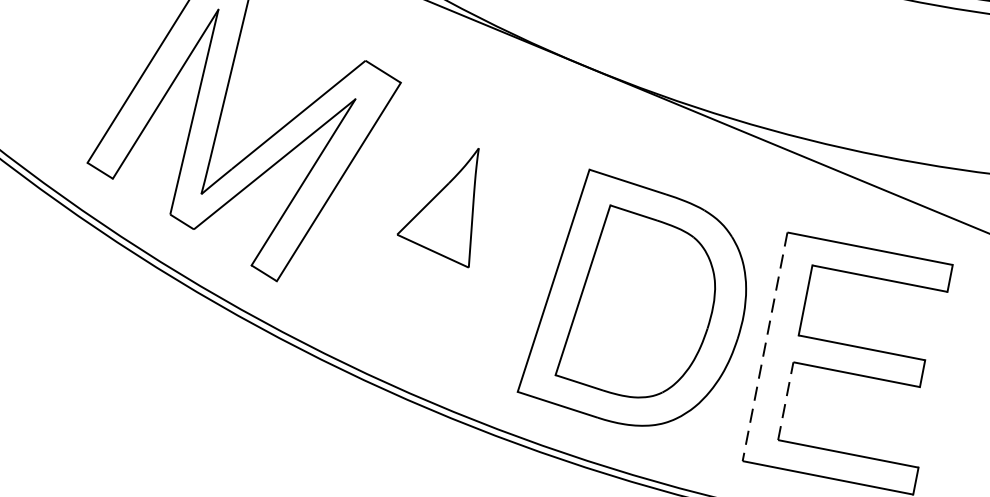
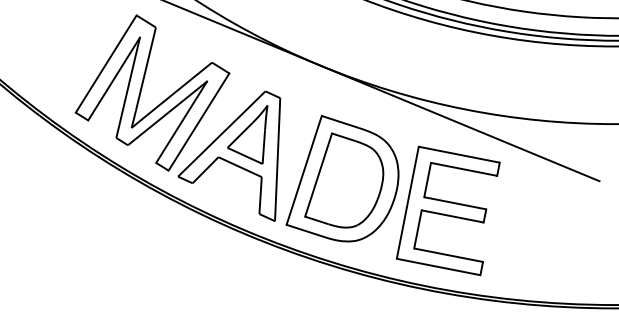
part: (401, 250) -> (229, 155), added
line: (764, 348) -> (407, 203), dashed -> solid
line: (786, 399) -> (418, 228), dashed -> solid

